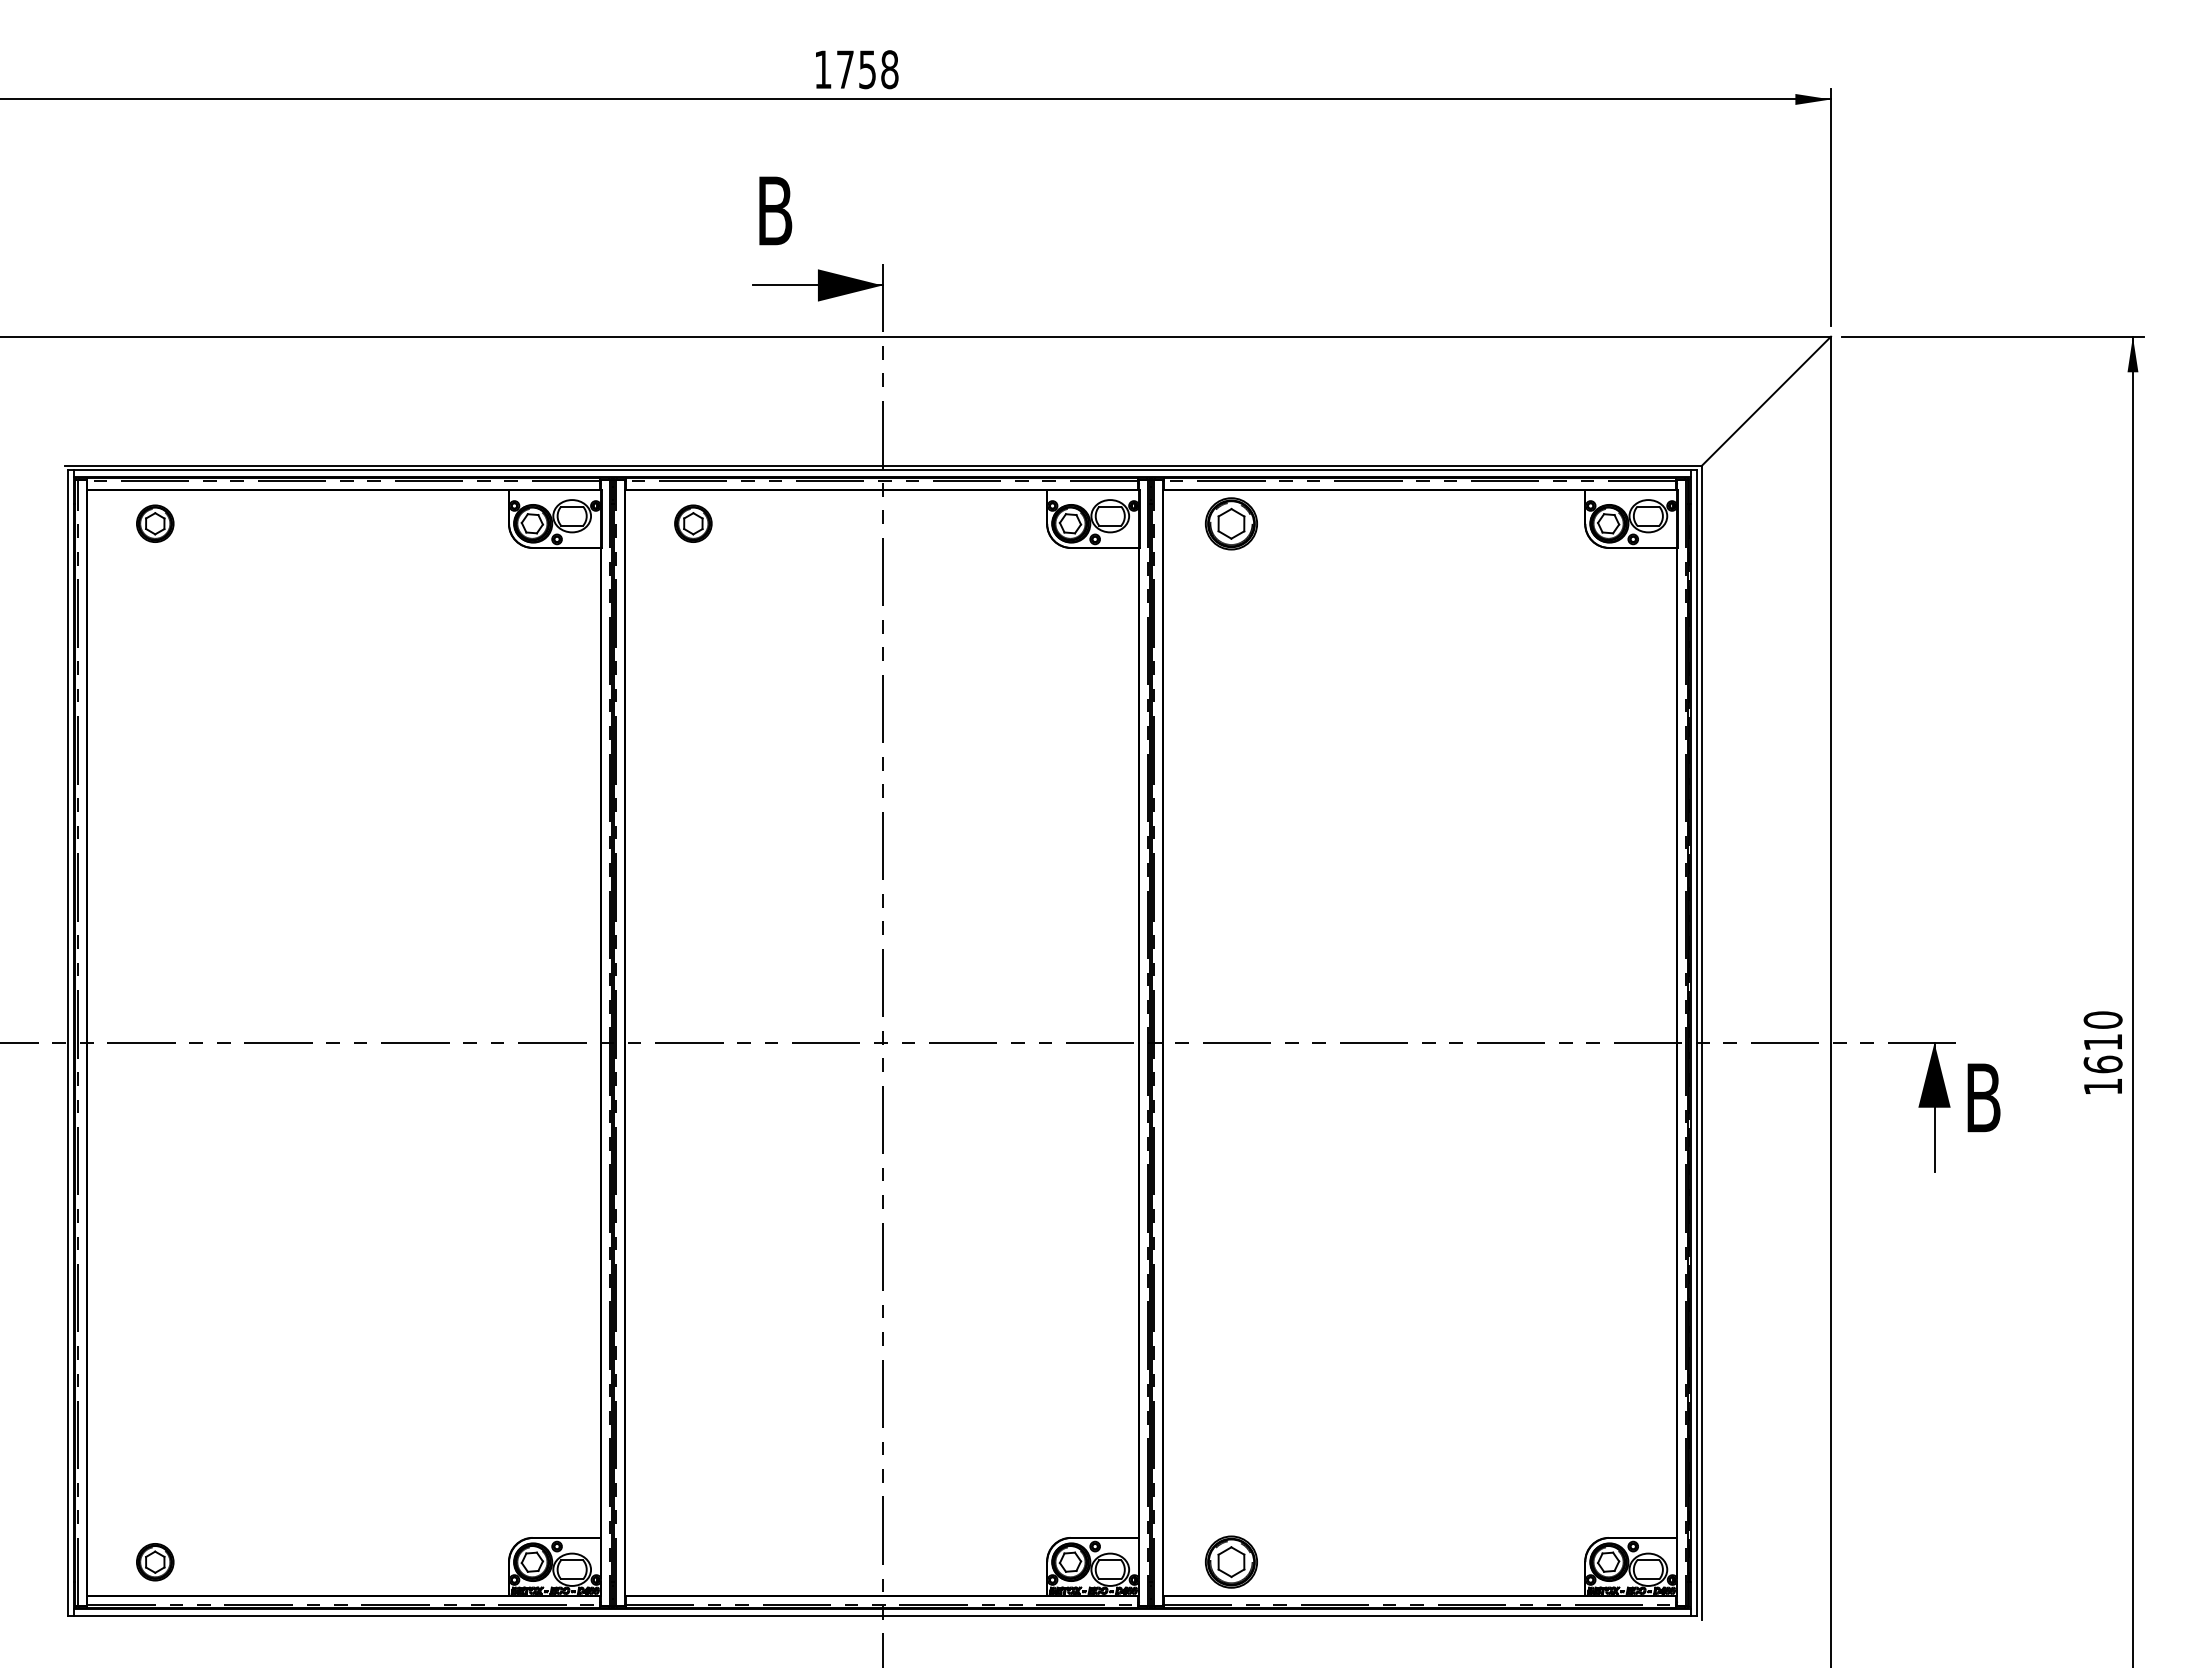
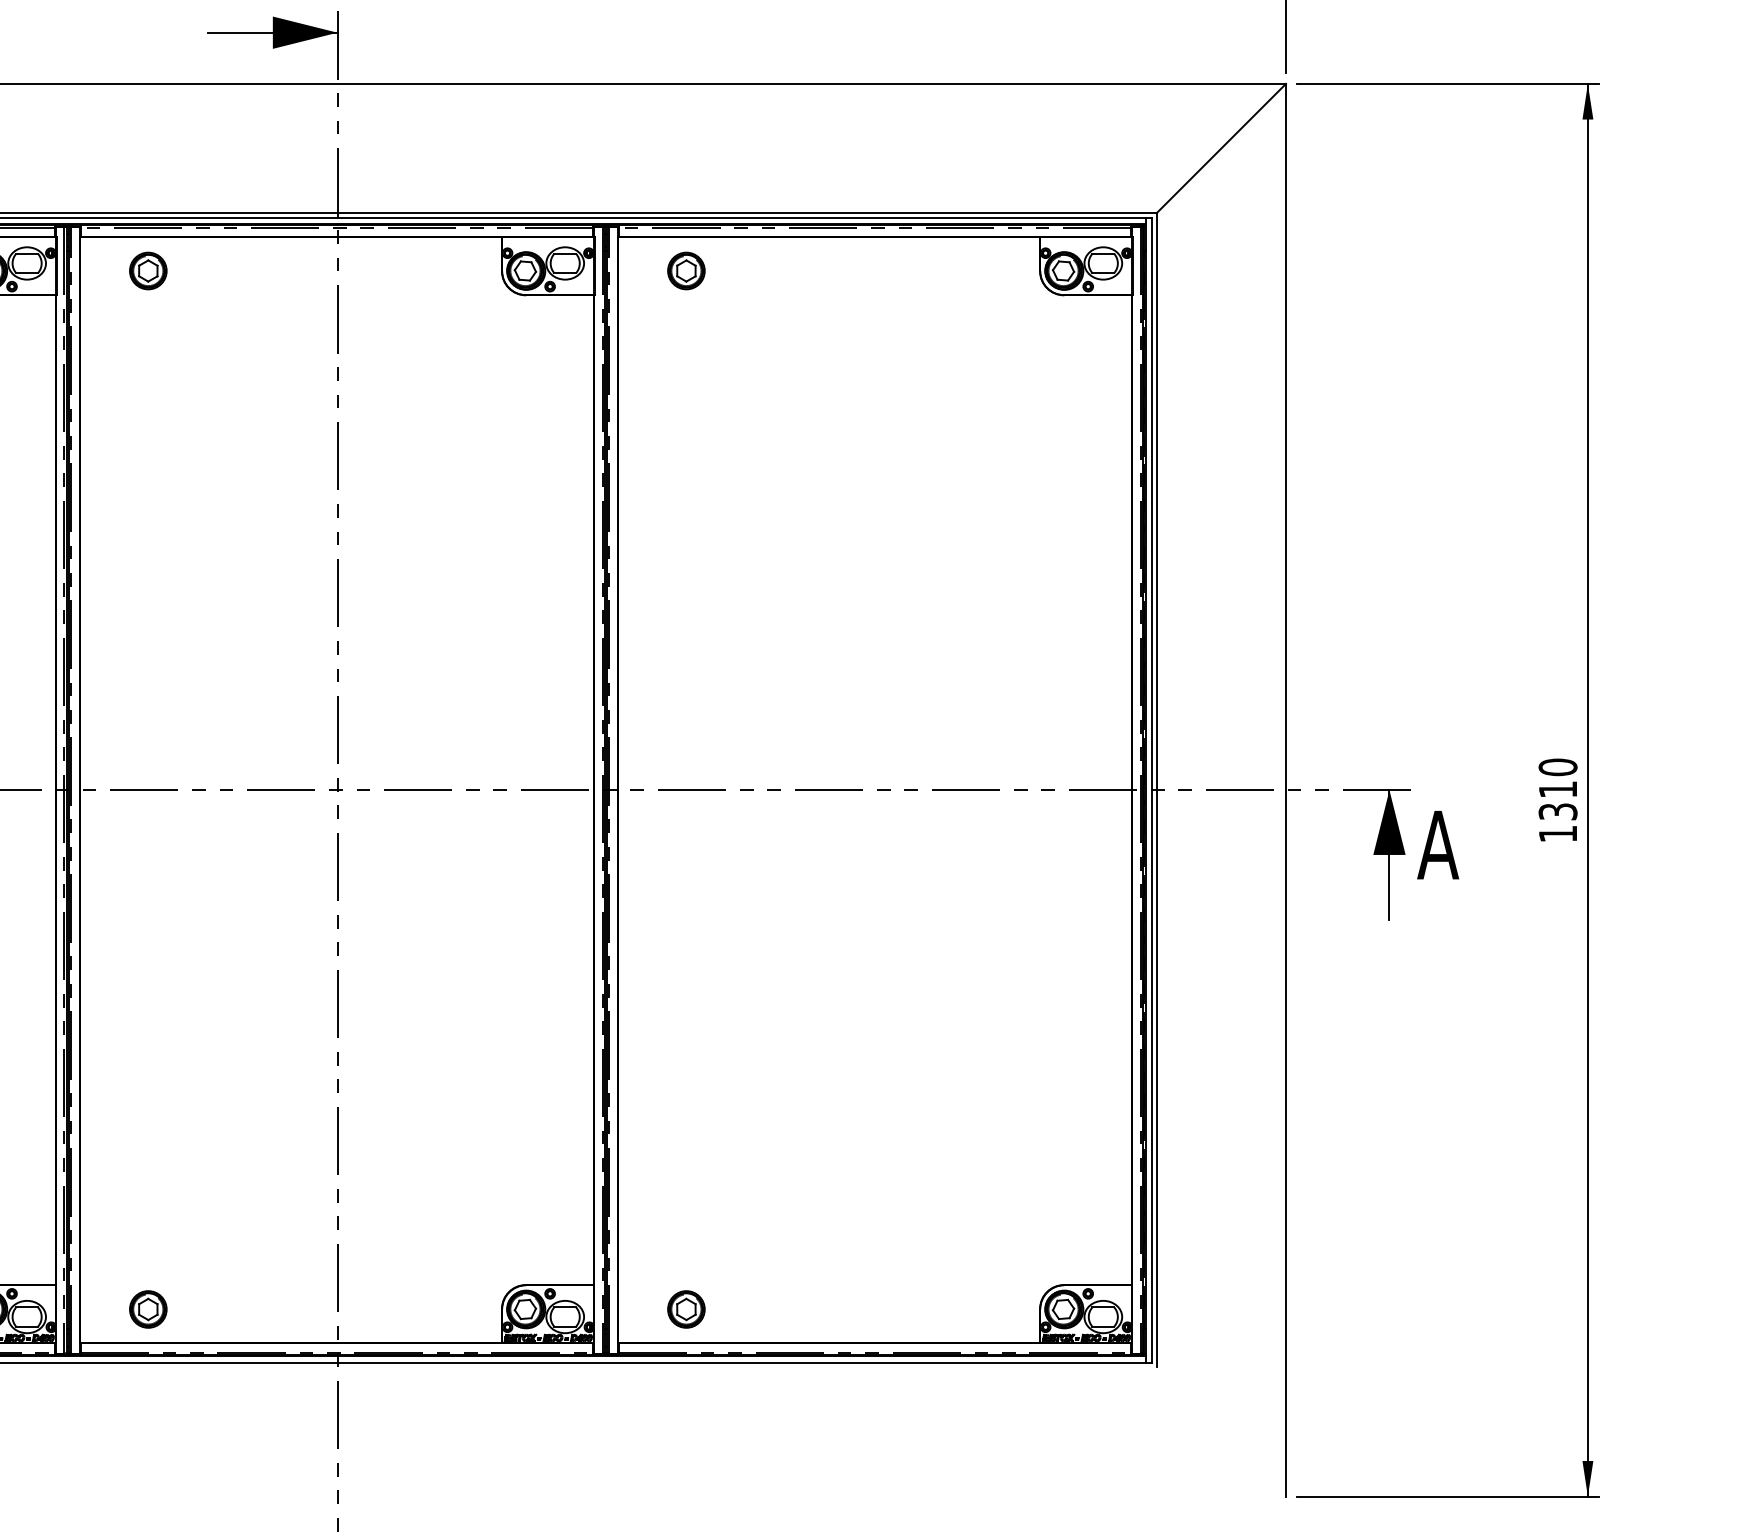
part: (1231, 523) -> (686, 270), size x0.71
text: (2102, 1064) -> (1557, 811), 1610 -> 1310
text: (1983, 1097) -> (1438, 844), B -> A
part: (693, 1562) -> (148, 1309), added
part: (1231, 1562) -> (686, 1309), size x0.71

